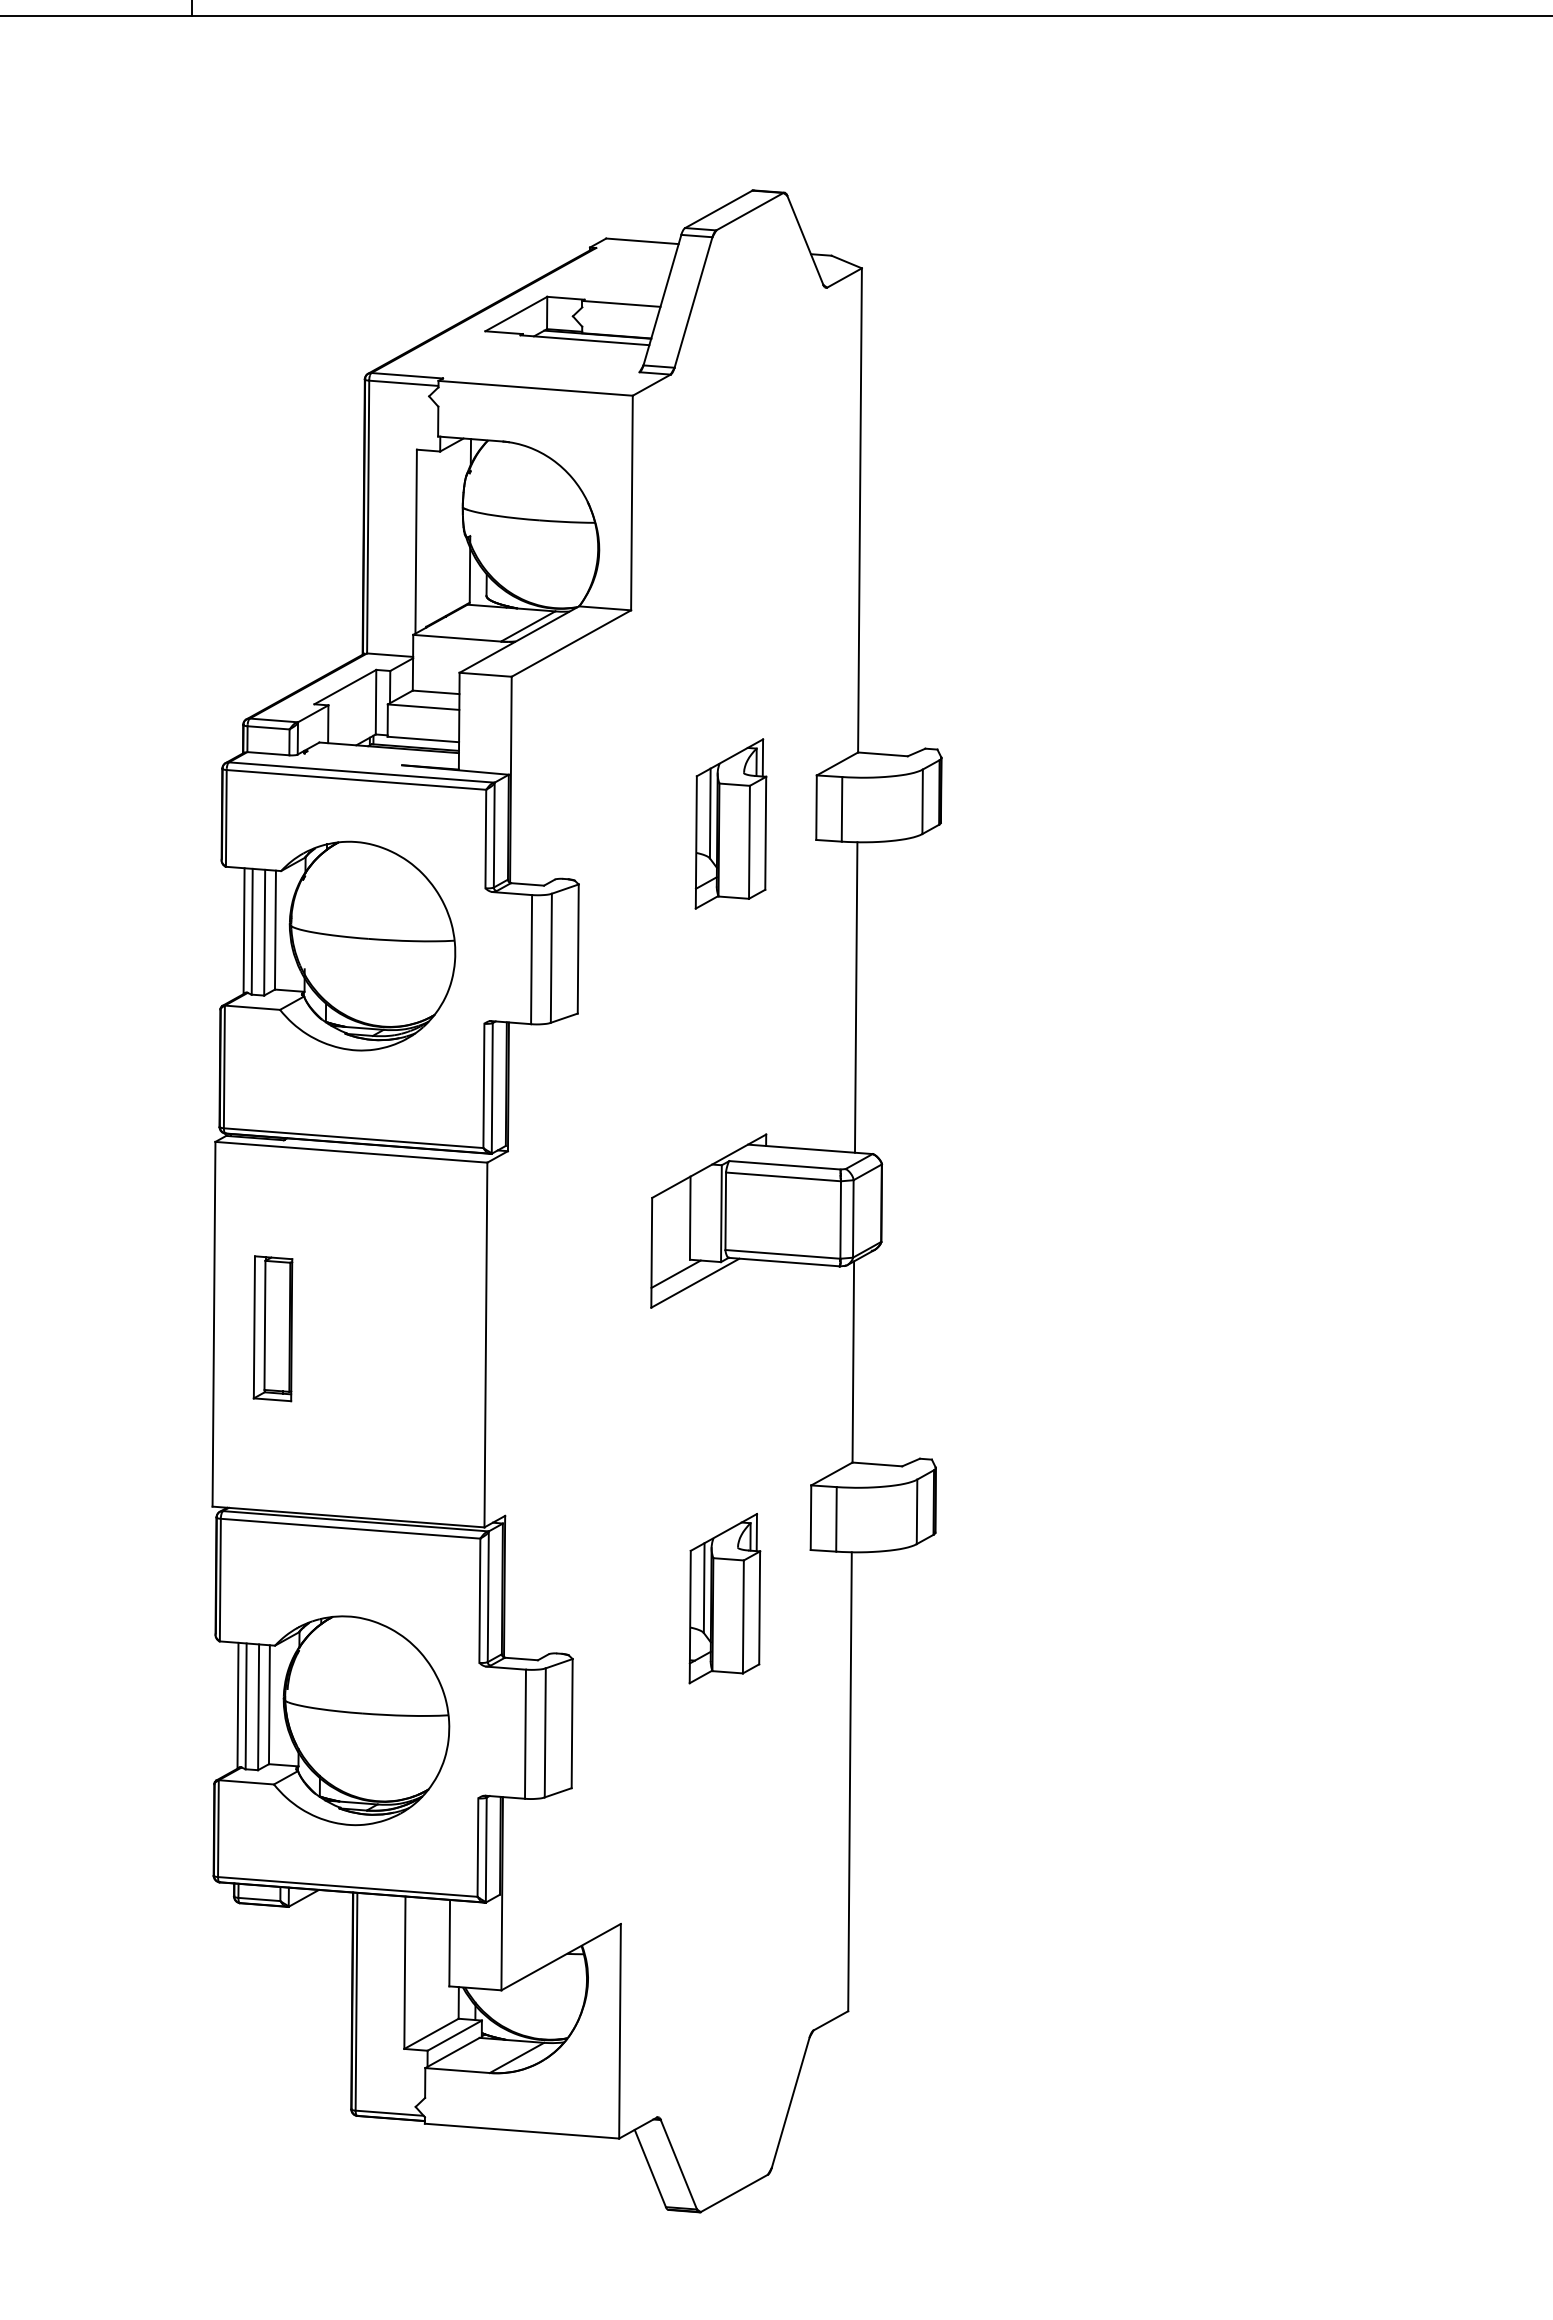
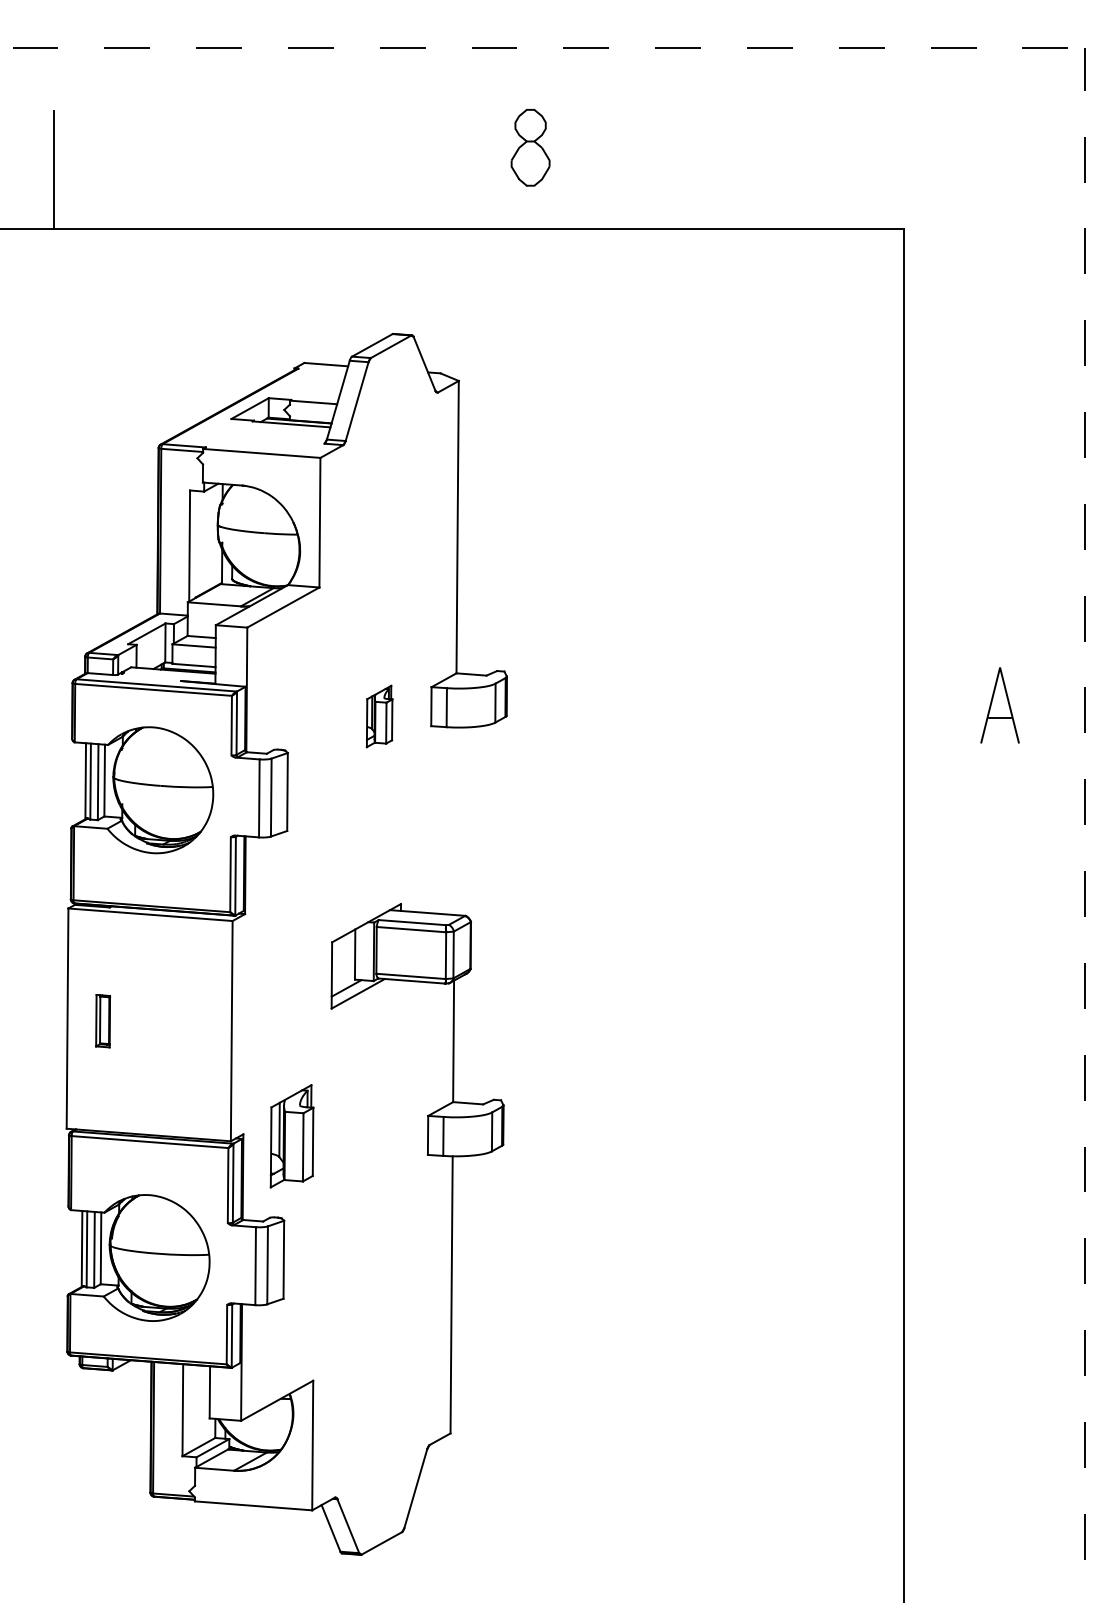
part: (730, 823) -> (379, 716), size x0.6
line: (856, 997) -> (455, 821), removed
part: (271, 1327) -> (102, 1020), size x0.6
part: (723, 1598) -> (291, 1136), moved

